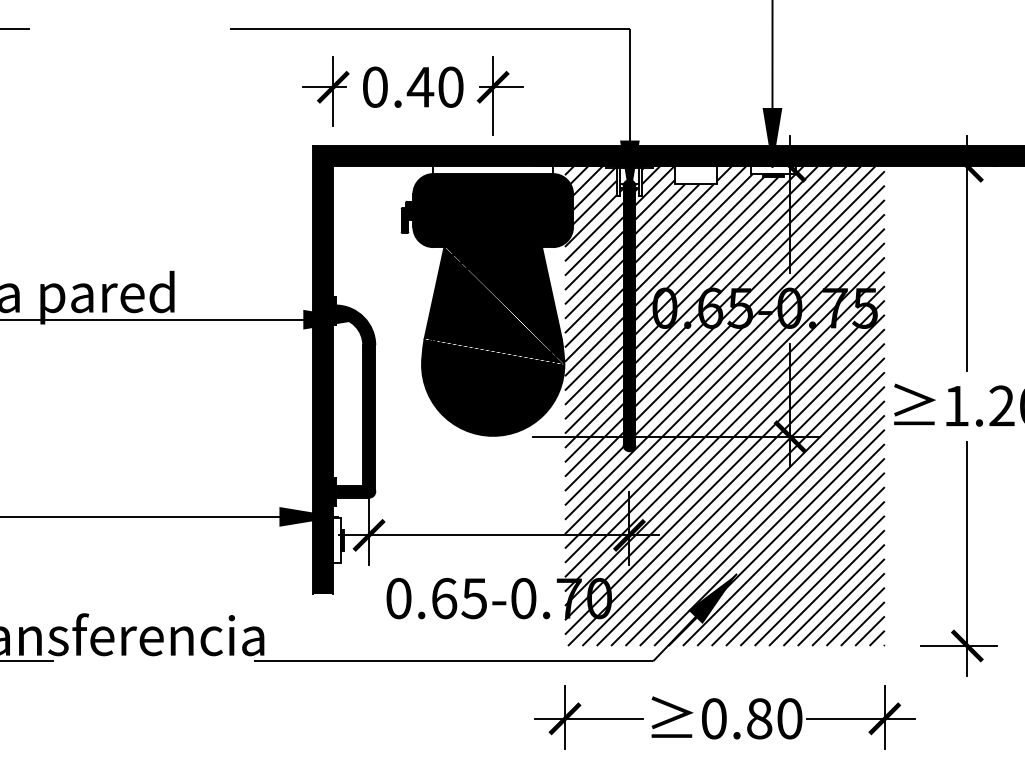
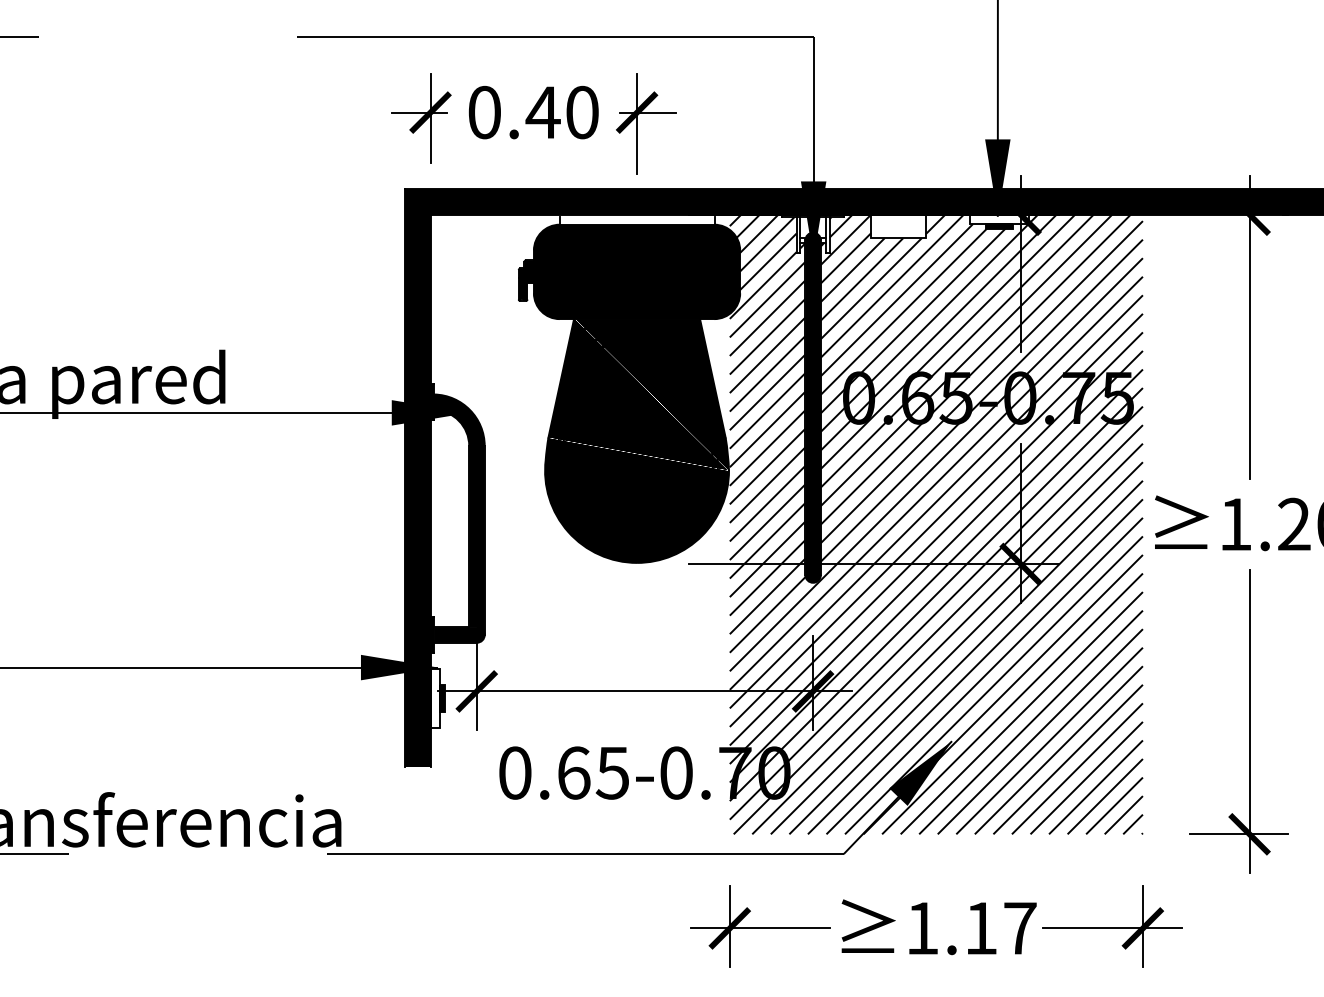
text: (752, 718) -> (972, 928), 0.80 -> 1.17

